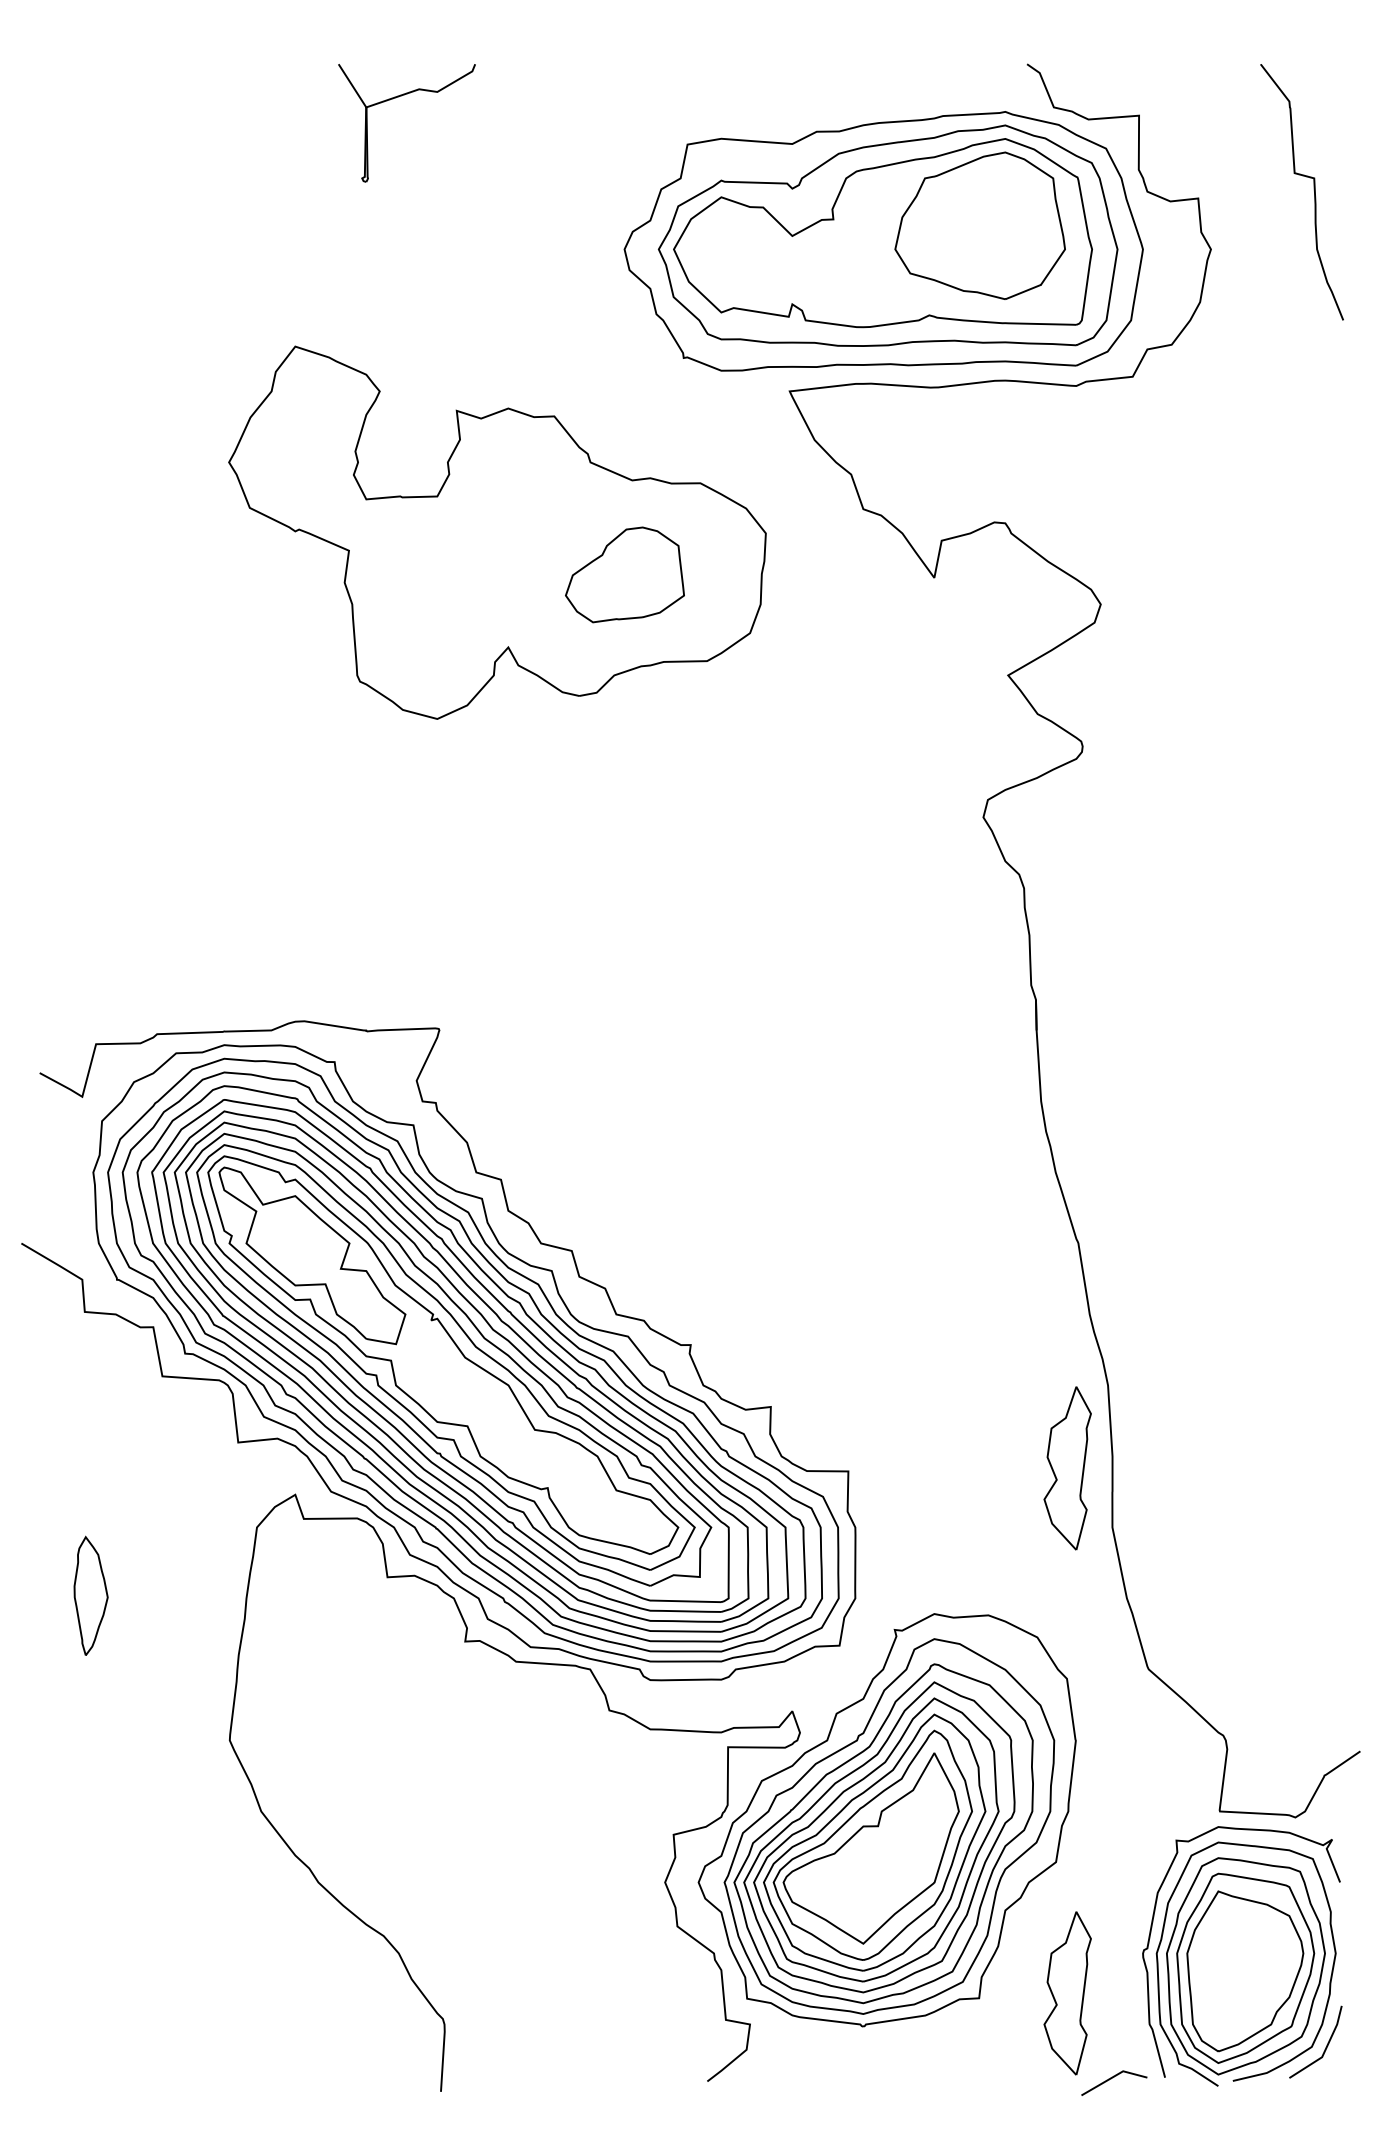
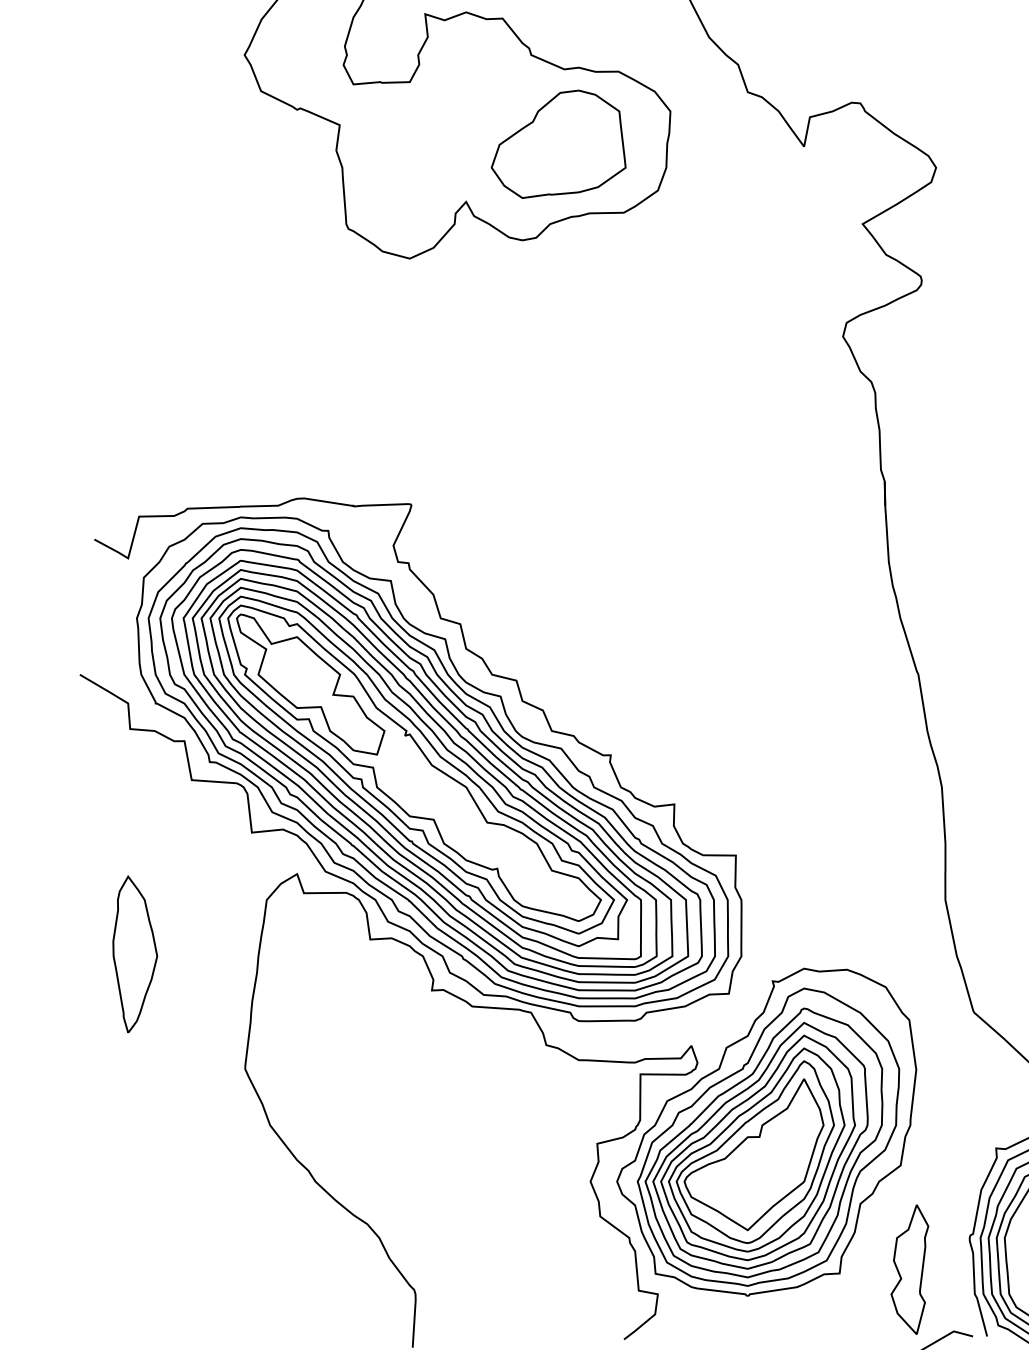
part: (624, 574) -> (558, 144), size x1.43
part: (1067, 1468) -> (909, 853), removed
part: (90, 1595) -> (134, 953), size x1.67

